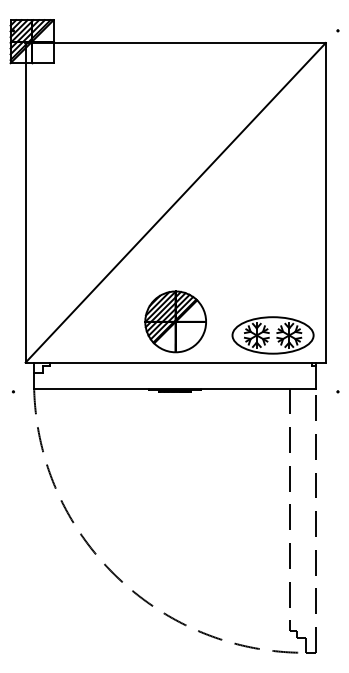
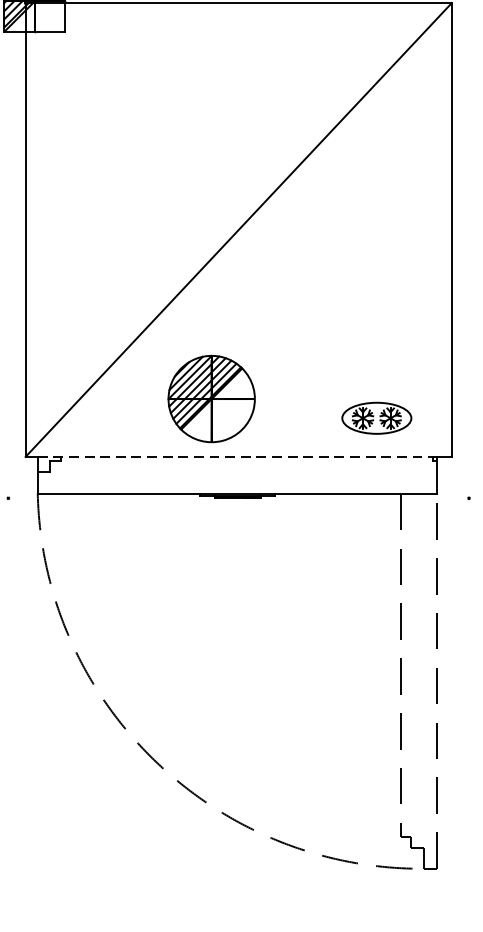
part: (175, 321) -> (211, 398), moved
part: (272, 335) -> (376, 418), size x0.6
line: (174, 362) -> (236, 456), solid -> dashed

